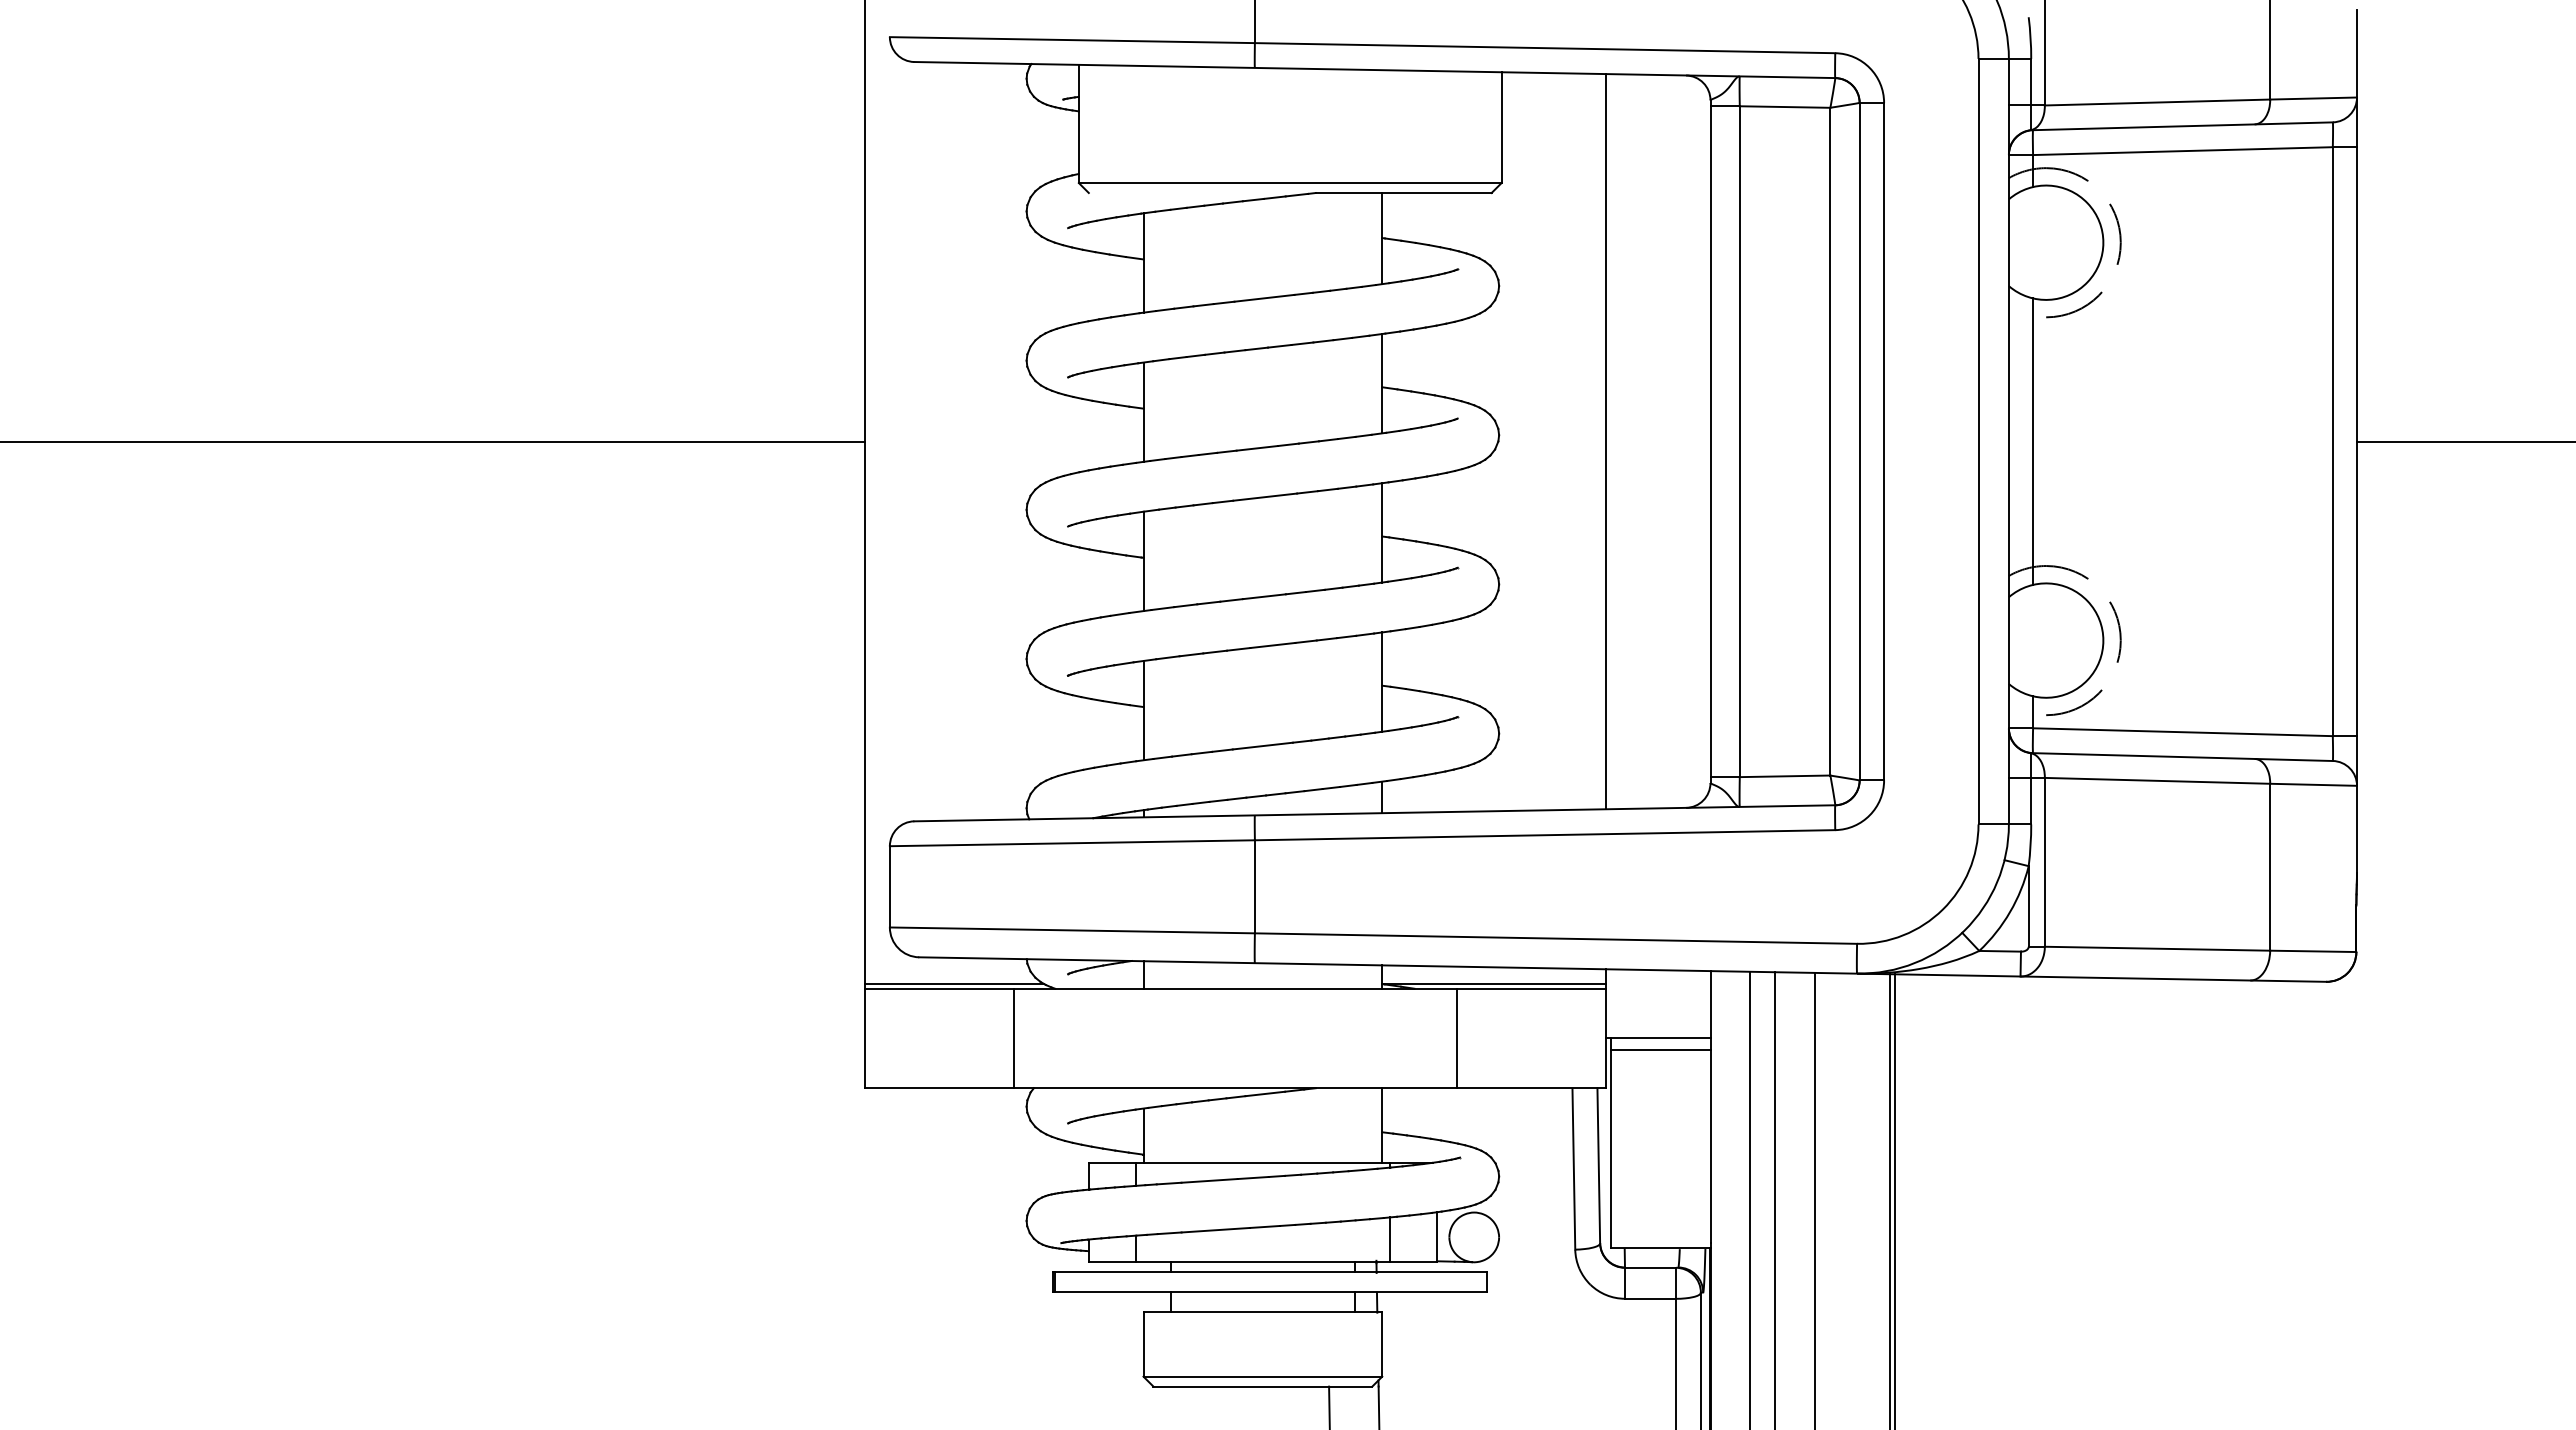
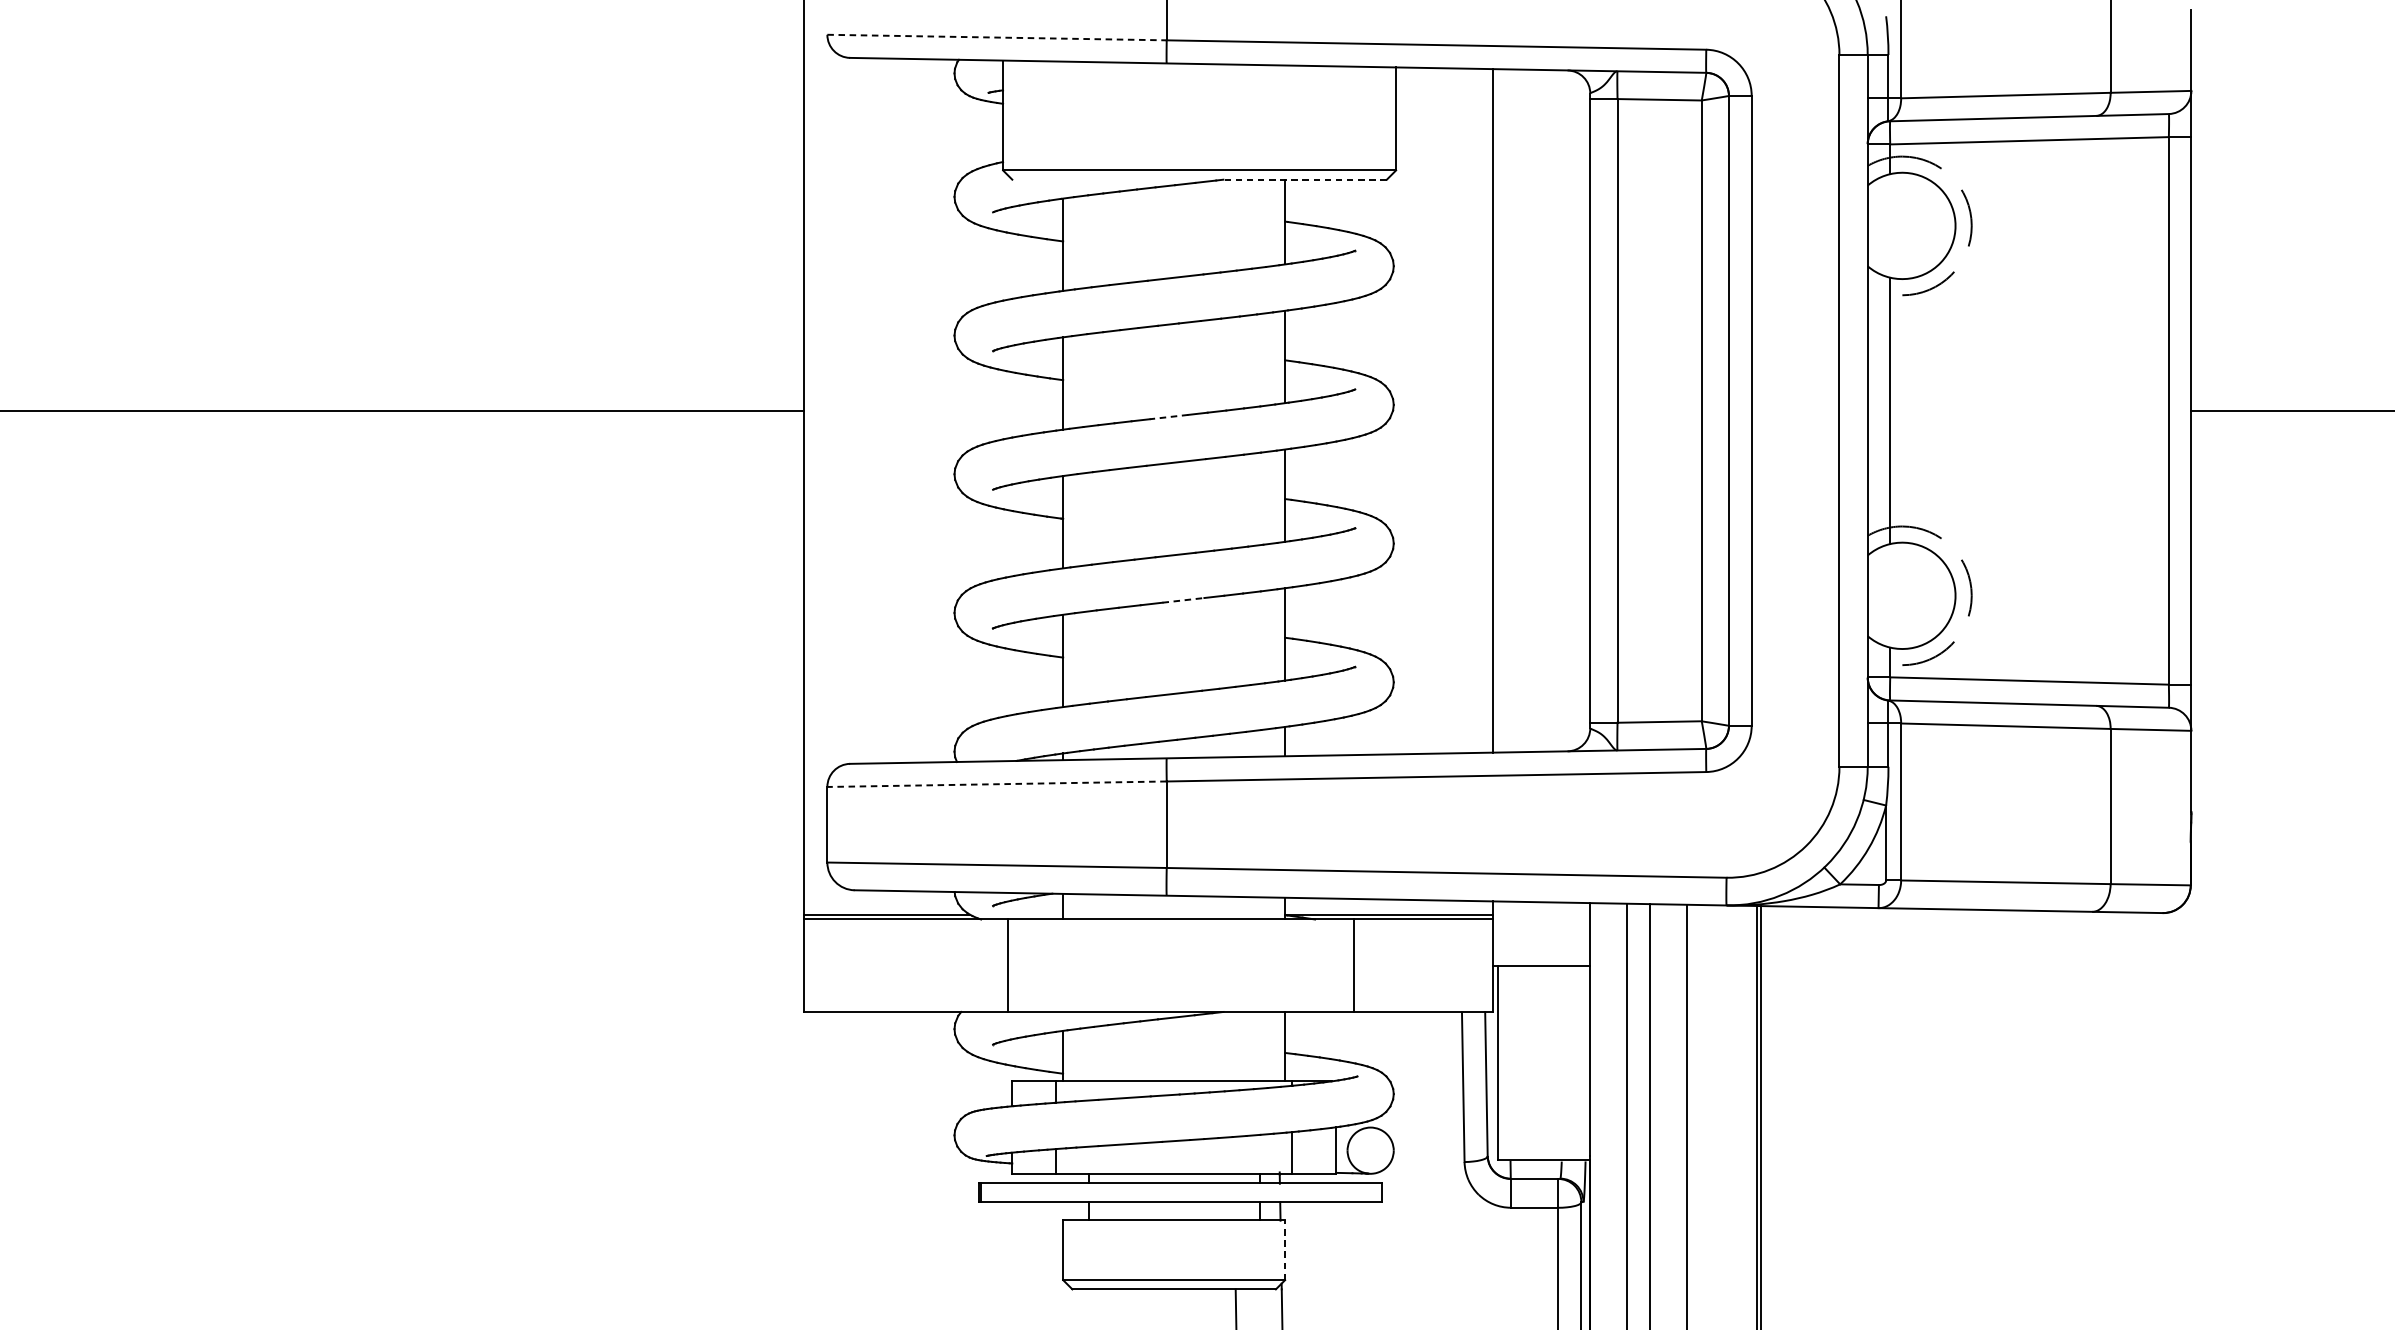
line: (1072, 40) -> (997, 37), solid -> dashed
line: (1403, 193) -> (1304, 180), solid -> dashed
line: (1257, 448) -> (1169, 417), solid -> dashed
line: (1272, 645) -> (1183, 600), solid -> dashed
line: (1072, 843) -> (997, 784), solid -> dashed
line: (1014, 1038) -> (1008, 965), moved
line: (1660, 1050) -> (1543, 976), removed
line: (1382, 1343) -> (1285, 1249), solid -> dashed

